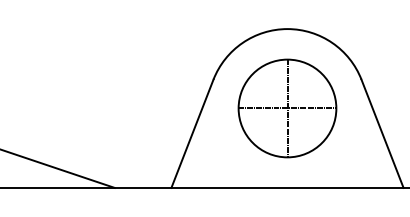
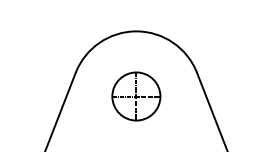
part: (287, 108) -> (136, 96), size x0.6

